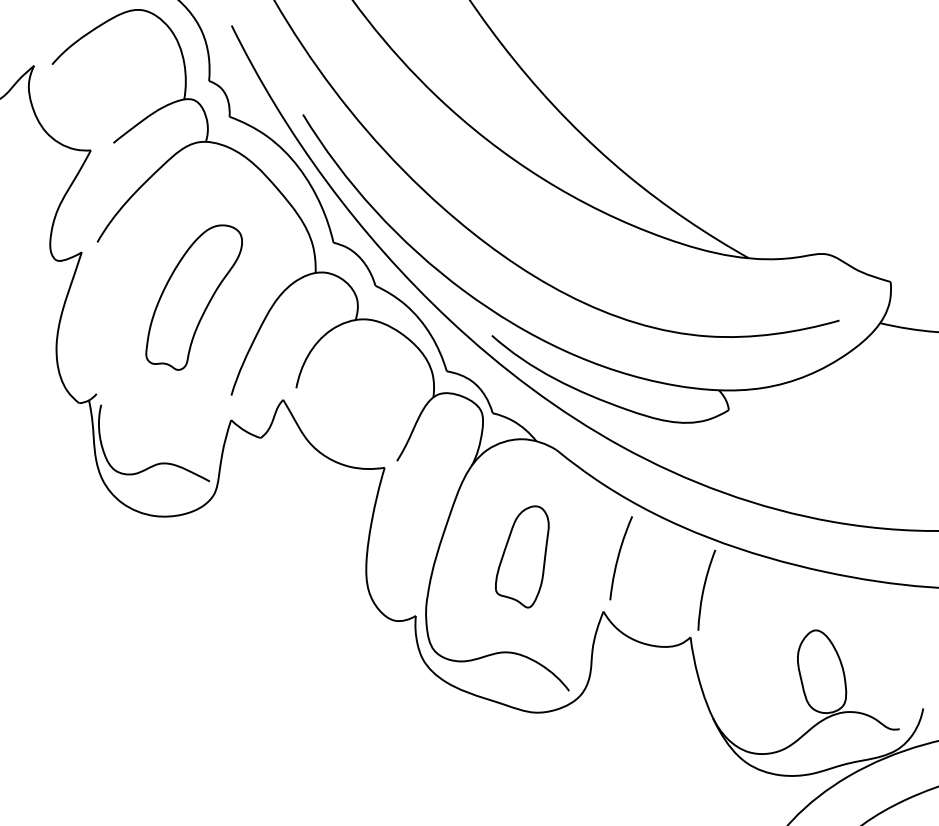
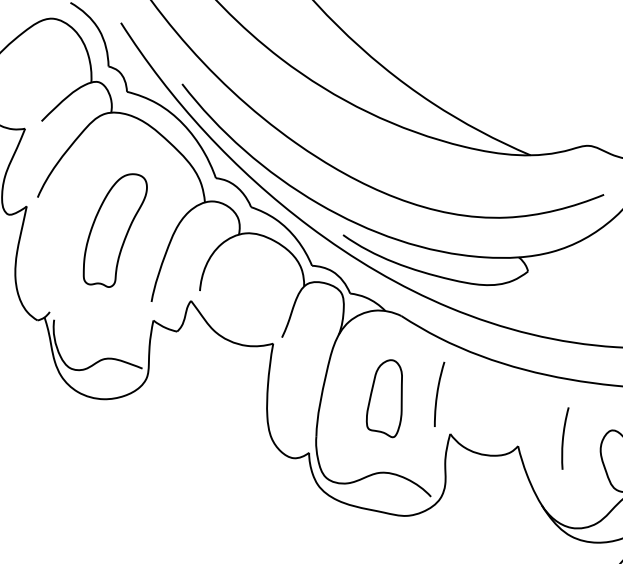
curve: (619, 557) -> (438, 393), moved
curve: (704, 589) -> (563, 438), moved

